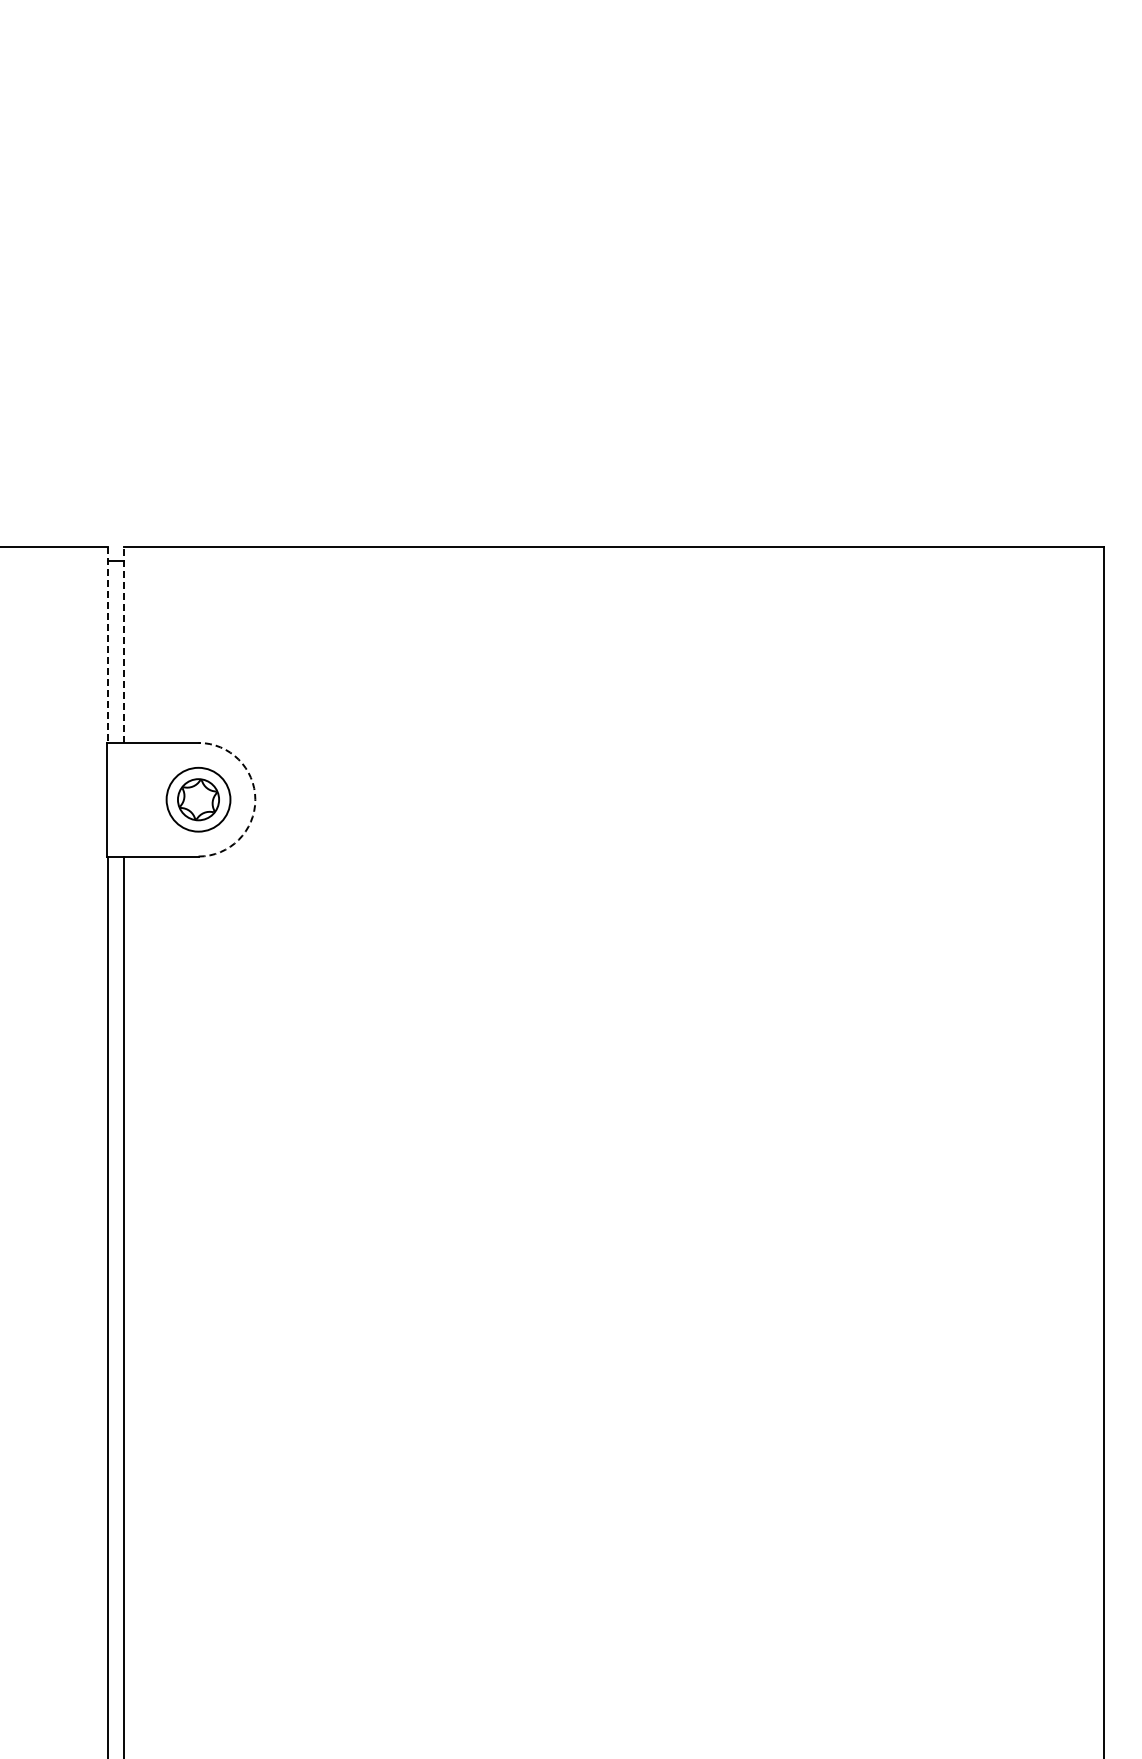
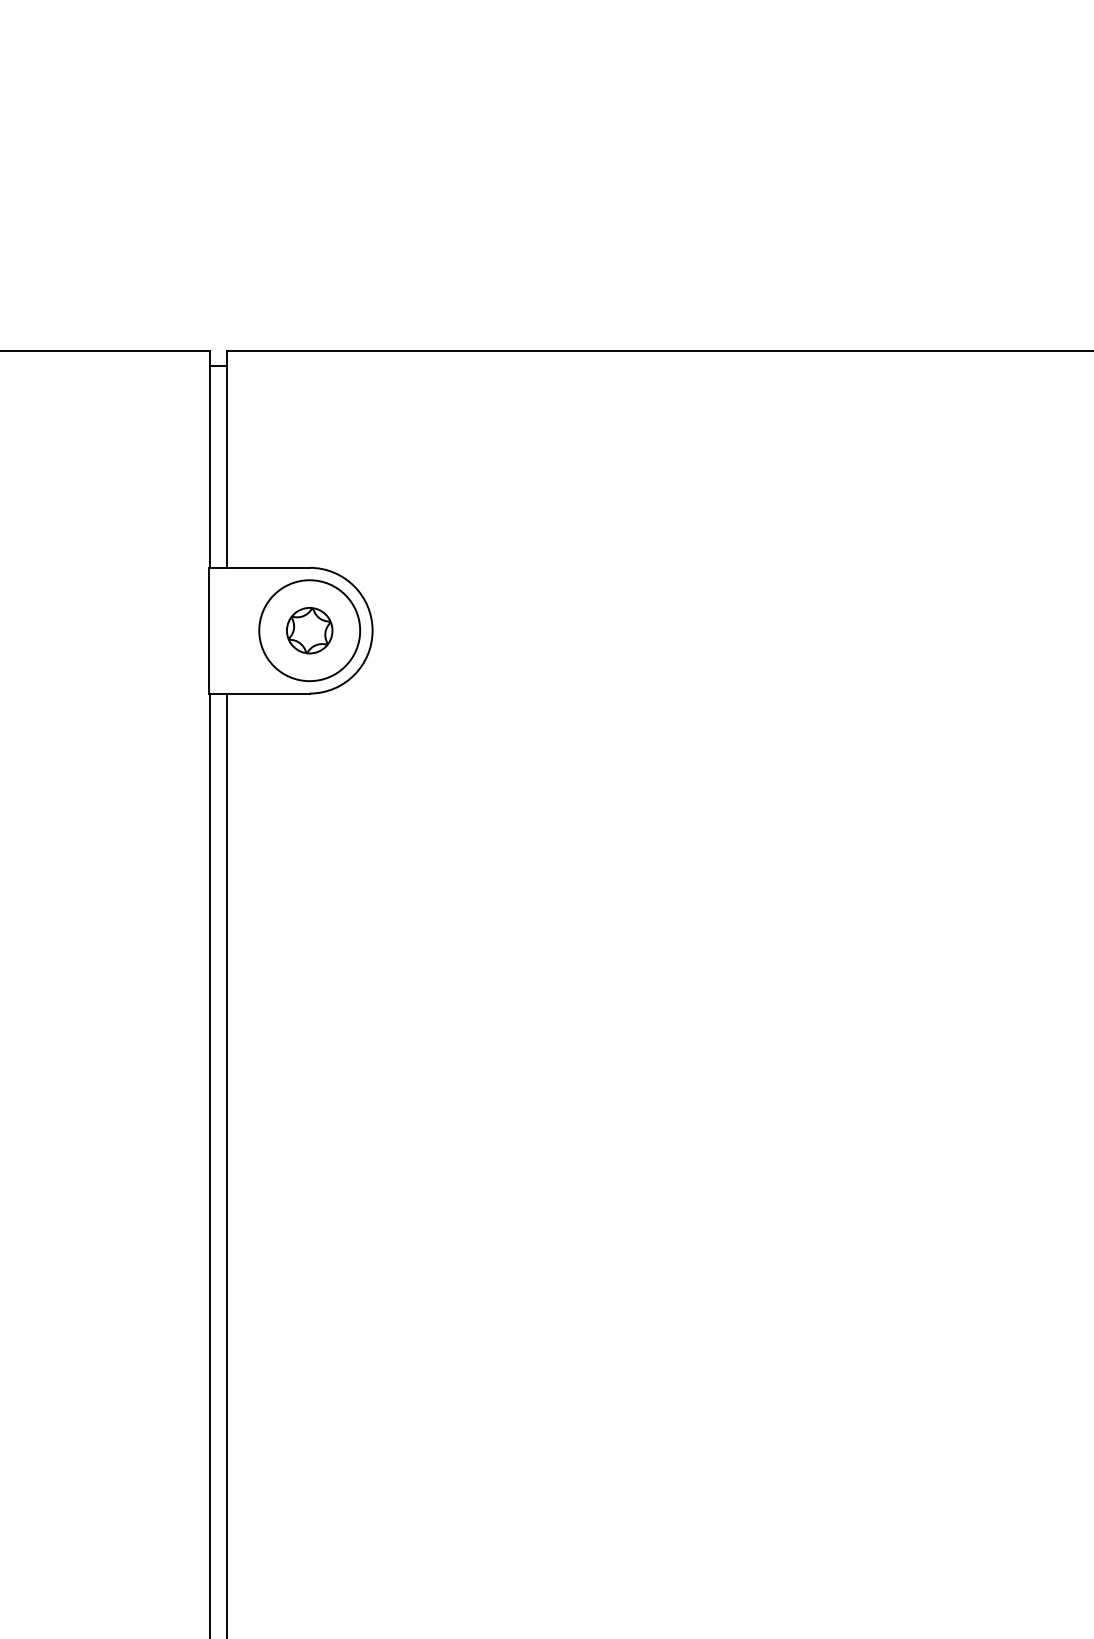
line: (123, 644) -> (226, 458), dashed -> solid
line: (108, 645) -> (210, 459), dashed -> solid
circle: (198, 799) -> (309, 630), size x1.43
arc: (255, 799) -> (372, 630), dashed -> solid

